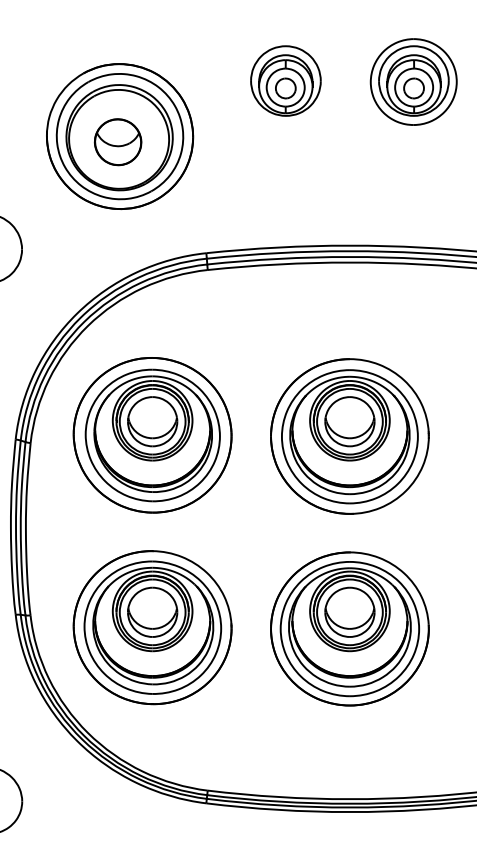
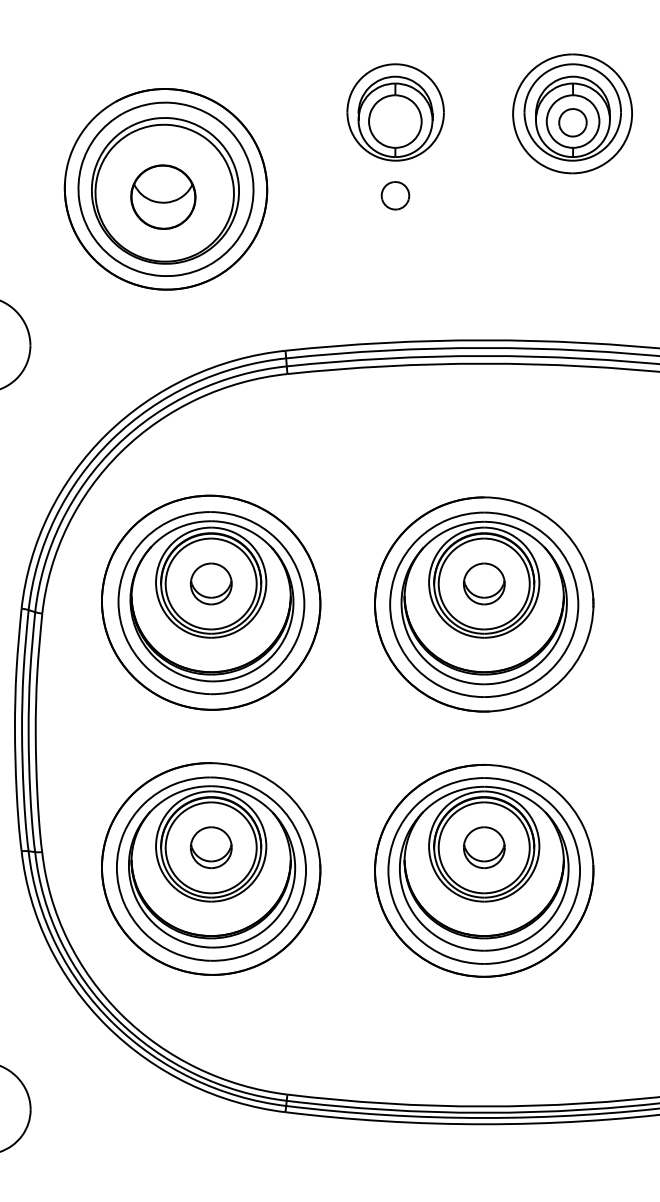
part: (285, 88) -> (395, 195), moved
part: (152, 421) -> (211, 583), size x0.6
part: (350, 421) -> (484, 583), size x0.6
part: (152, 612) -> (211, 847), size x0.6
part: (350, 612) -> (484, 847), size x0.6

